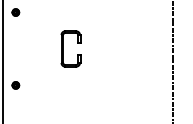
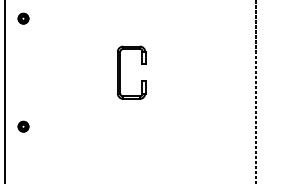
part: (63, 48) -> (120, 72), moved

